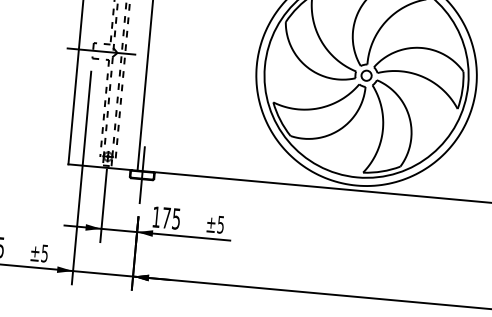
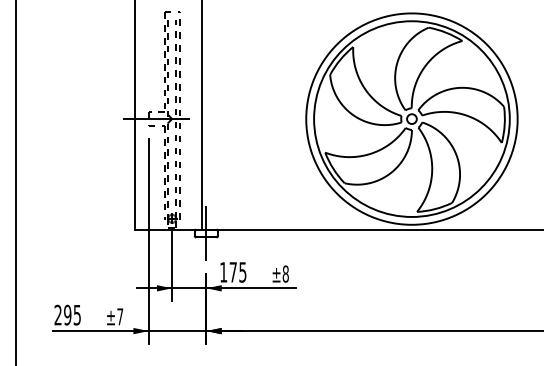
text: (220, 224) -> (285, 273), ±5 -> ±8
text: (45, 253) -> (120, 316), ±5 -> ±7

